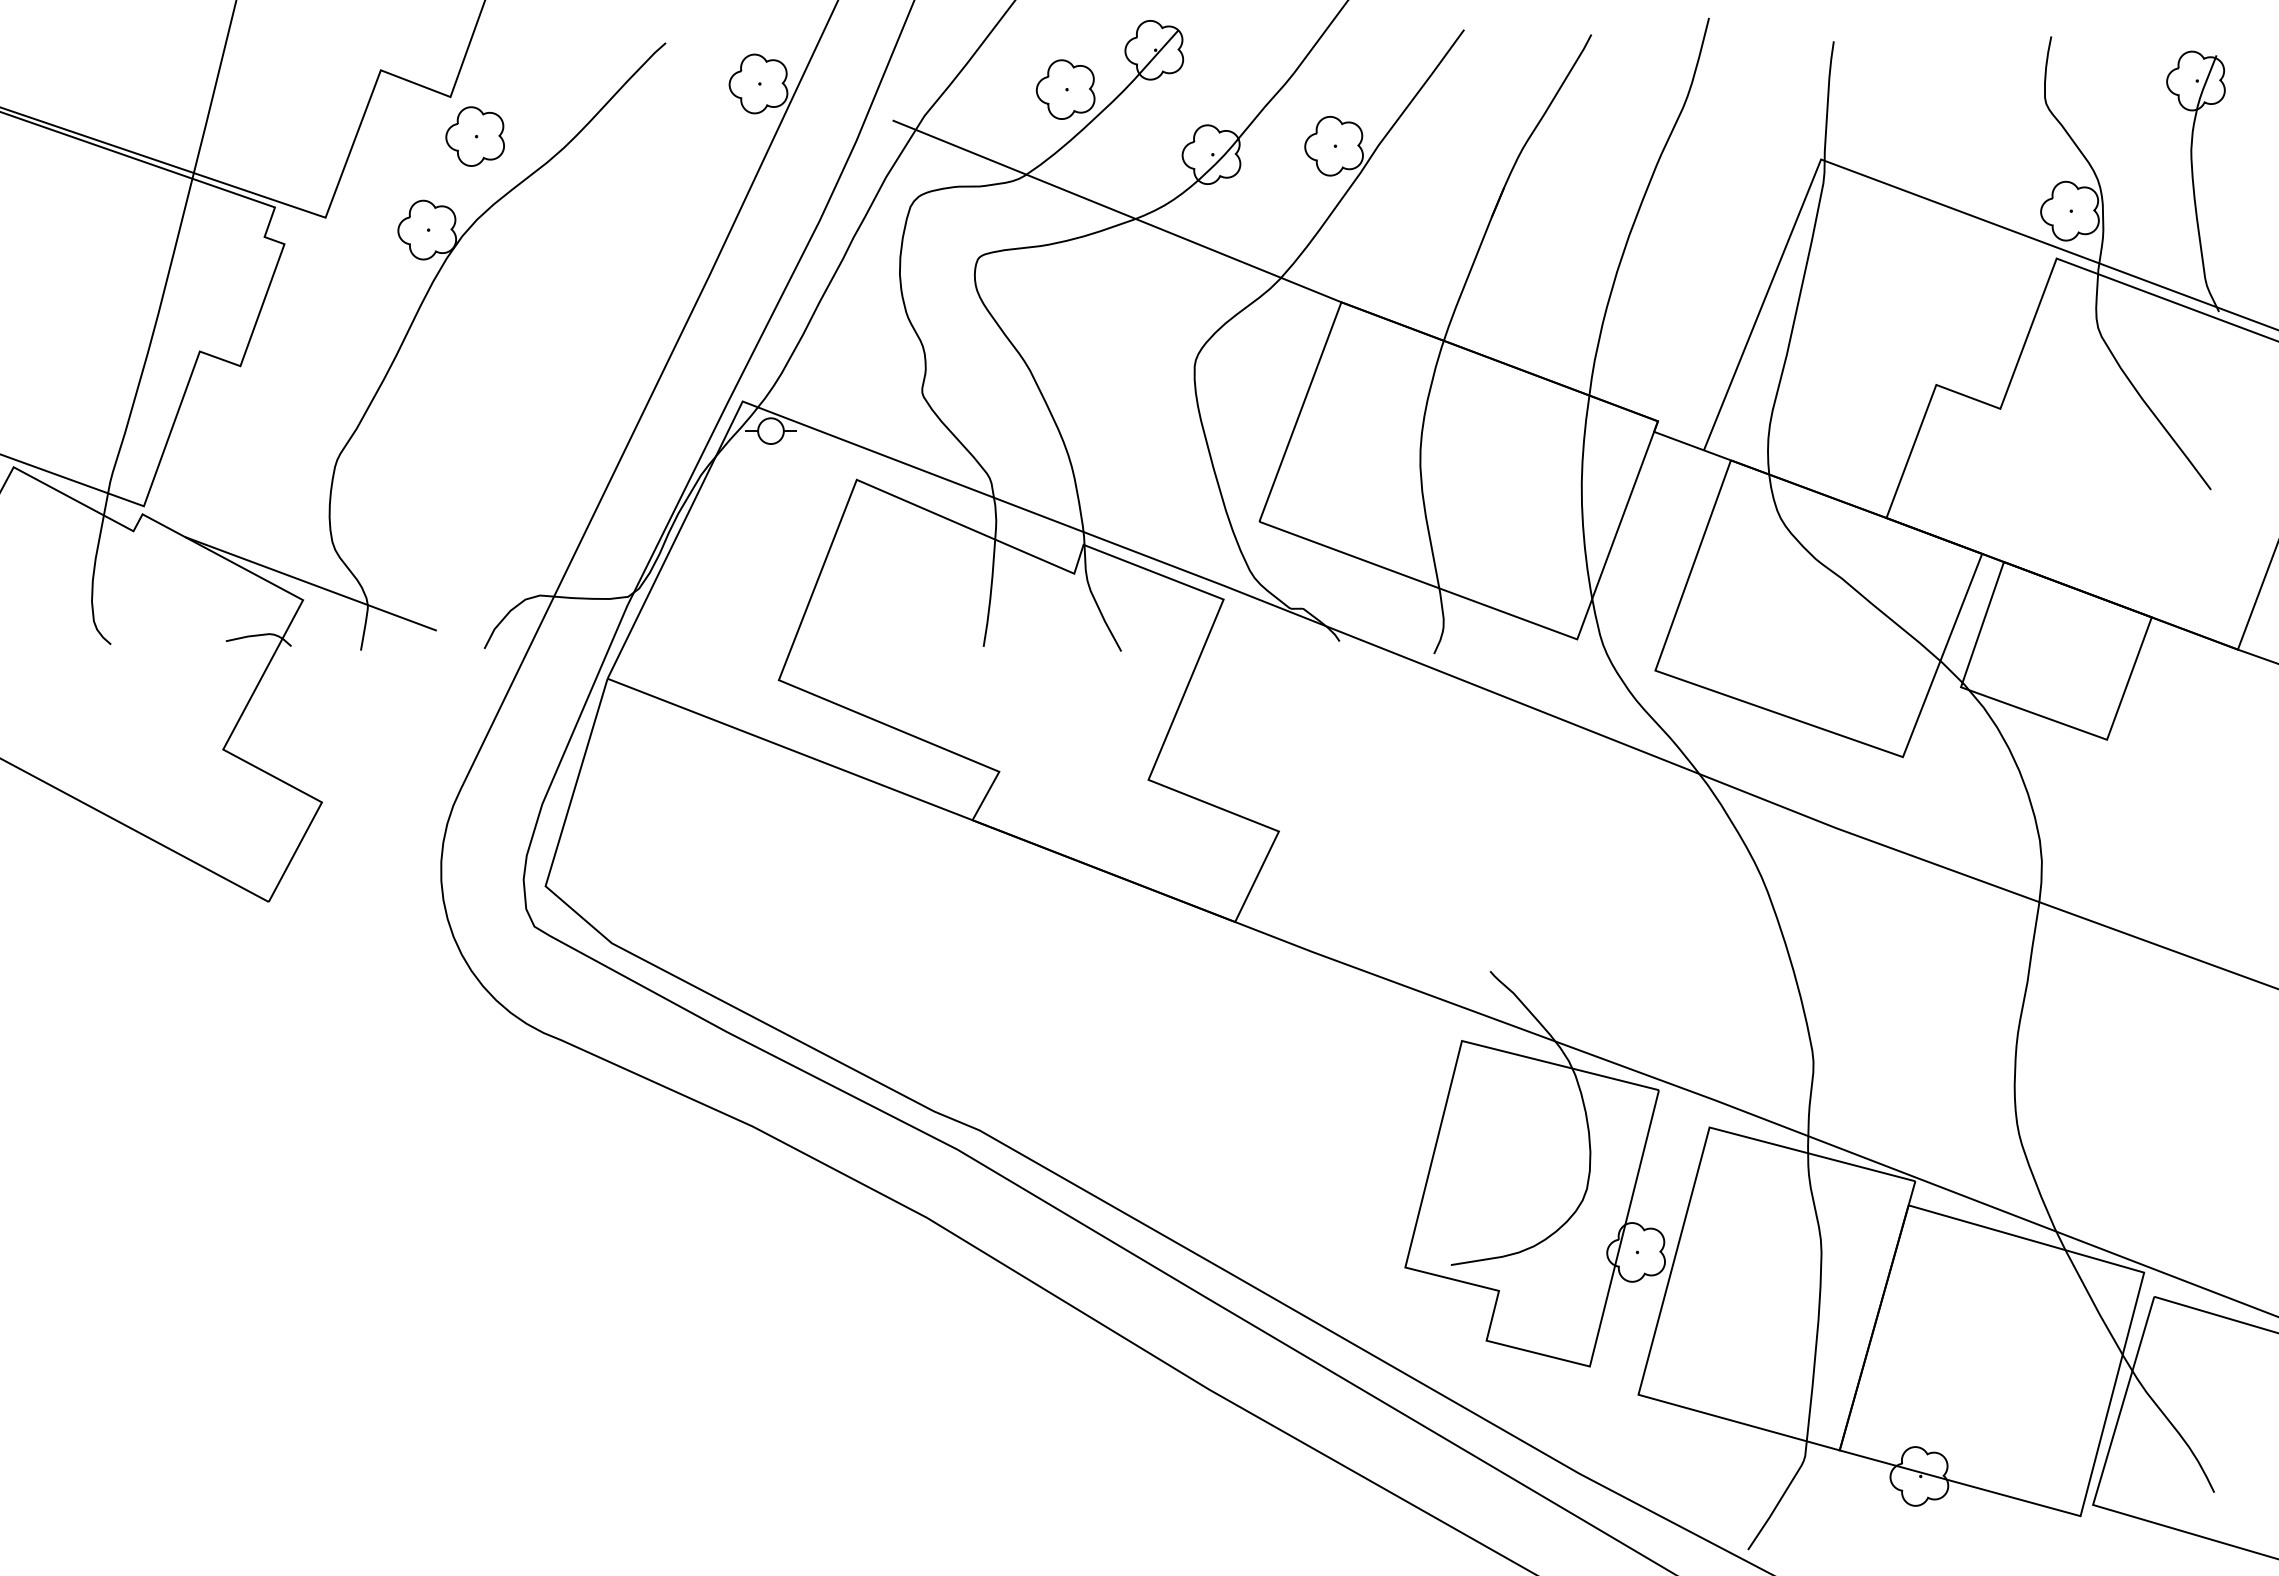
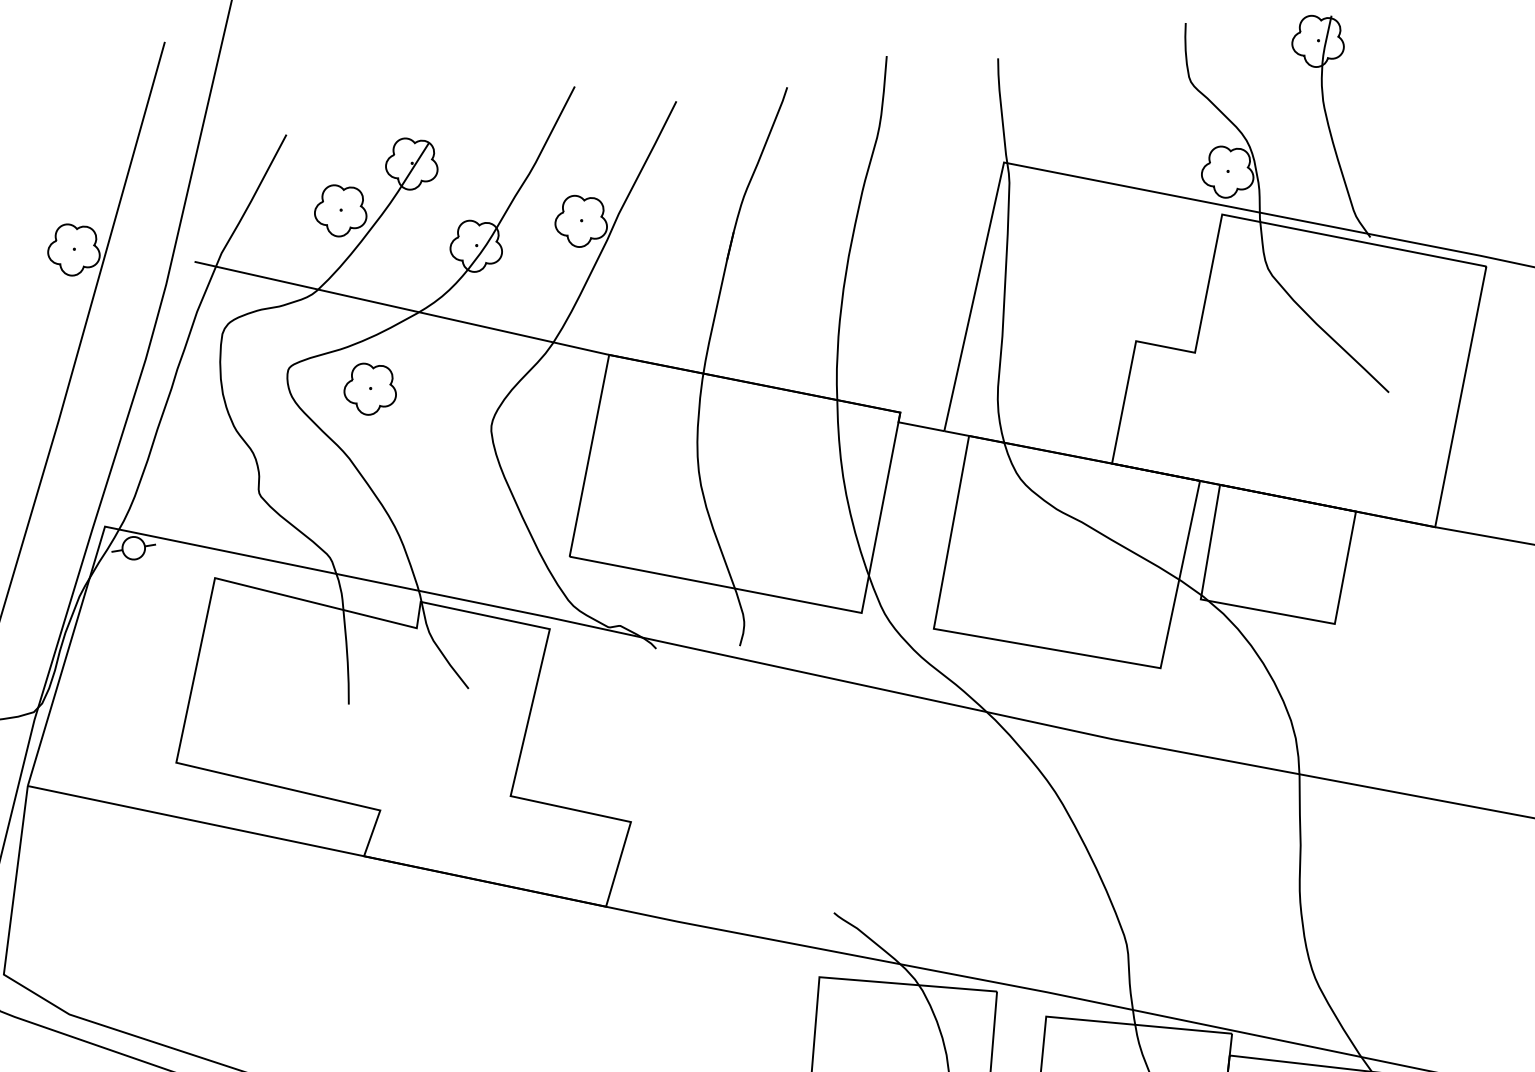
part: (1065, 295) -> (369, 388), added

